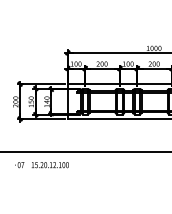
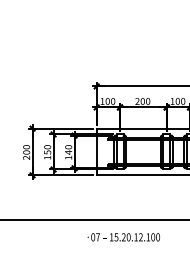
text: (41, 165) -> (123, 237), moved

